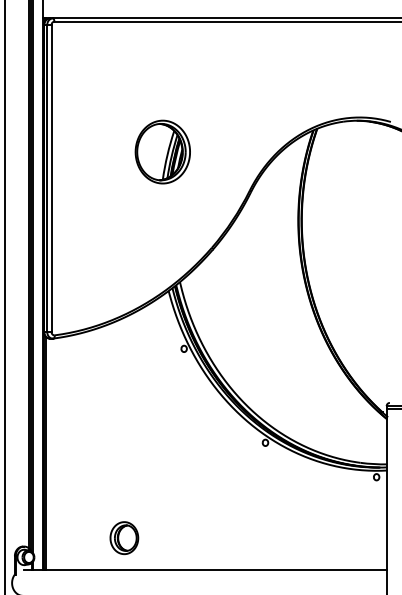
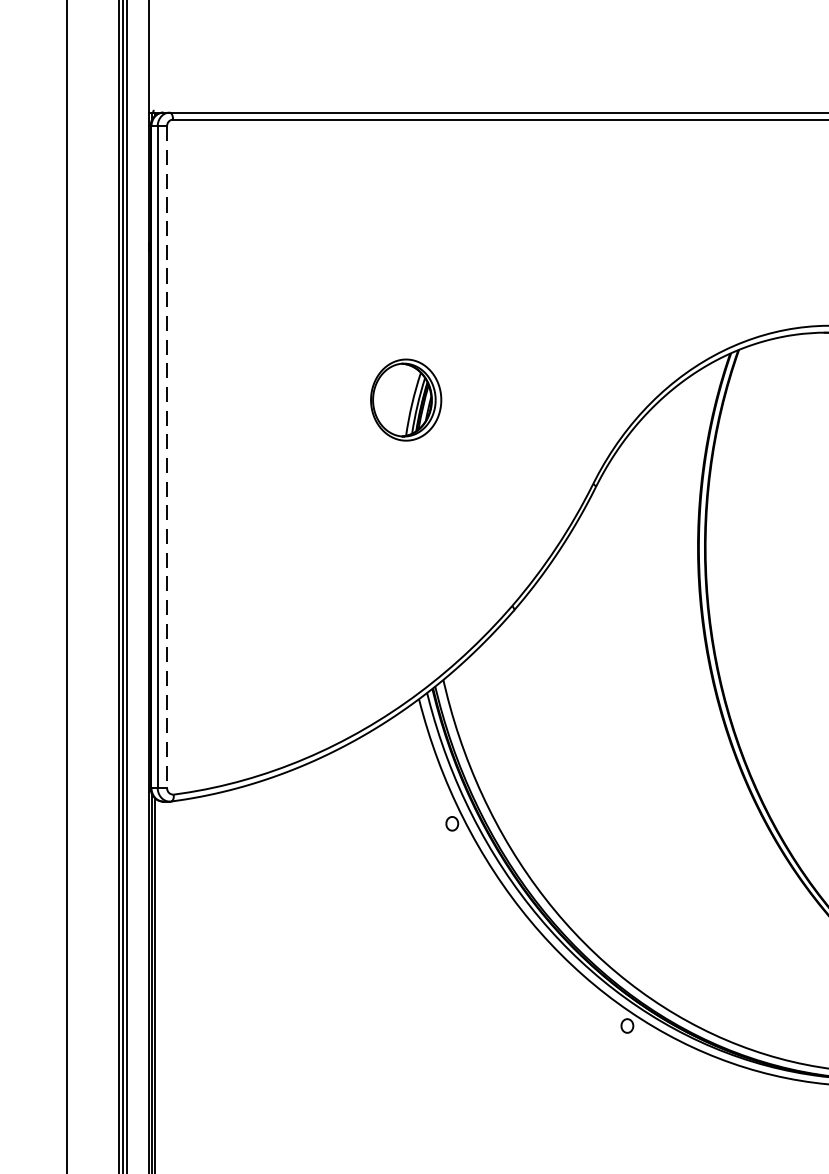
part: (162, 151) -> (405, 398), size x0.6
line: (51, 178) -> (166, 457), solid -> dashed

